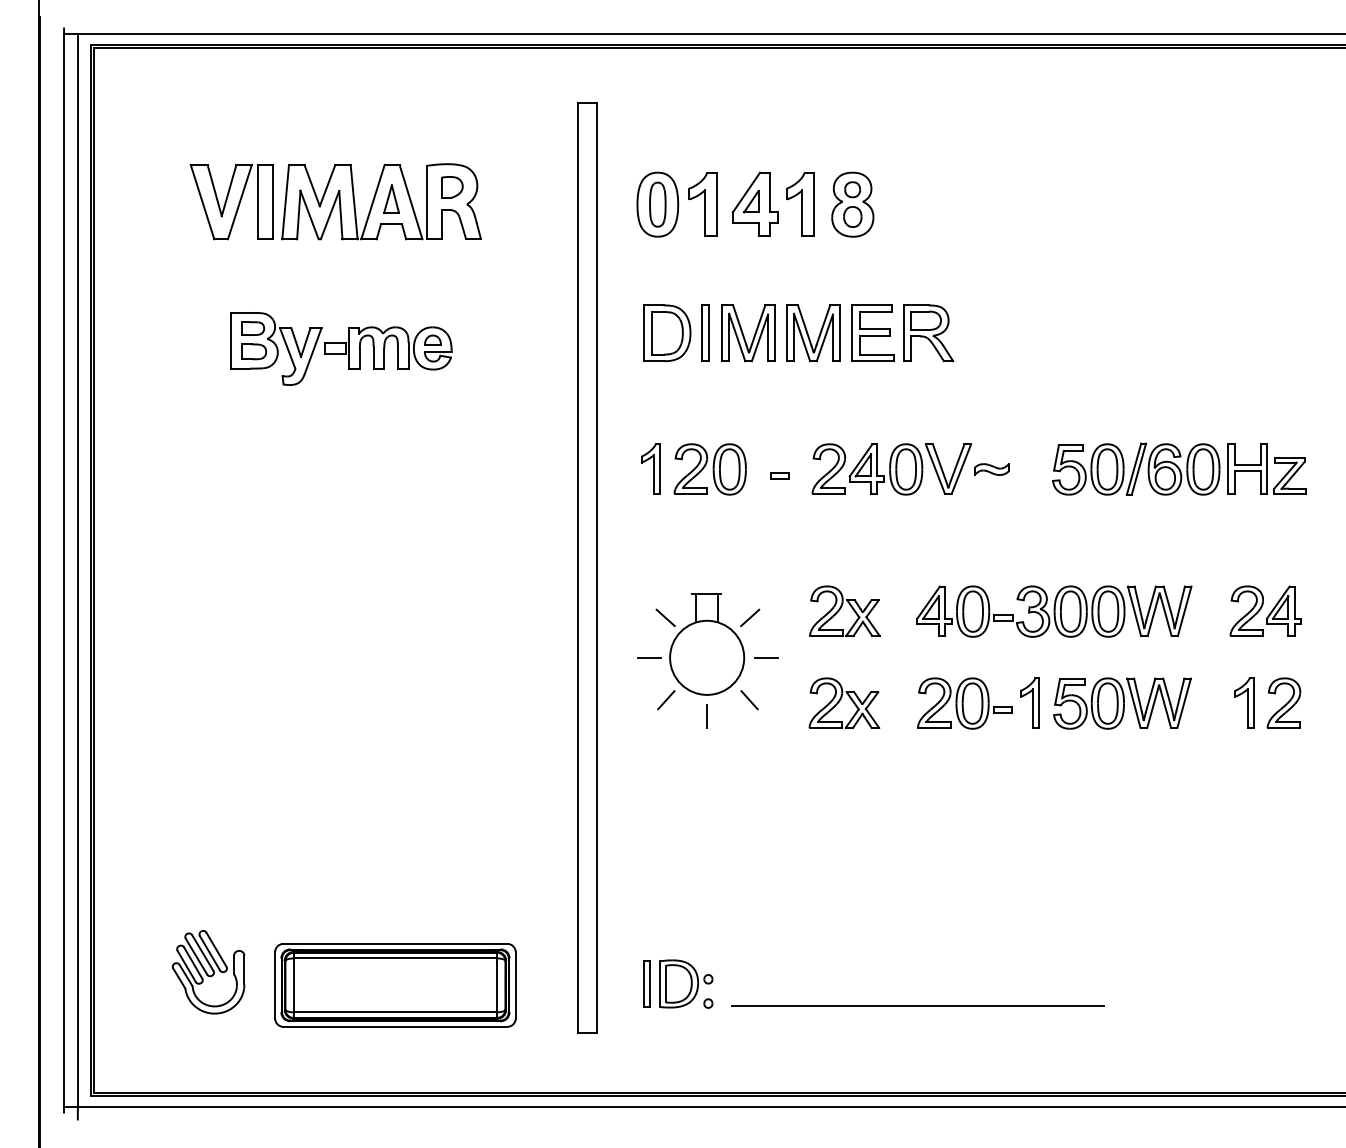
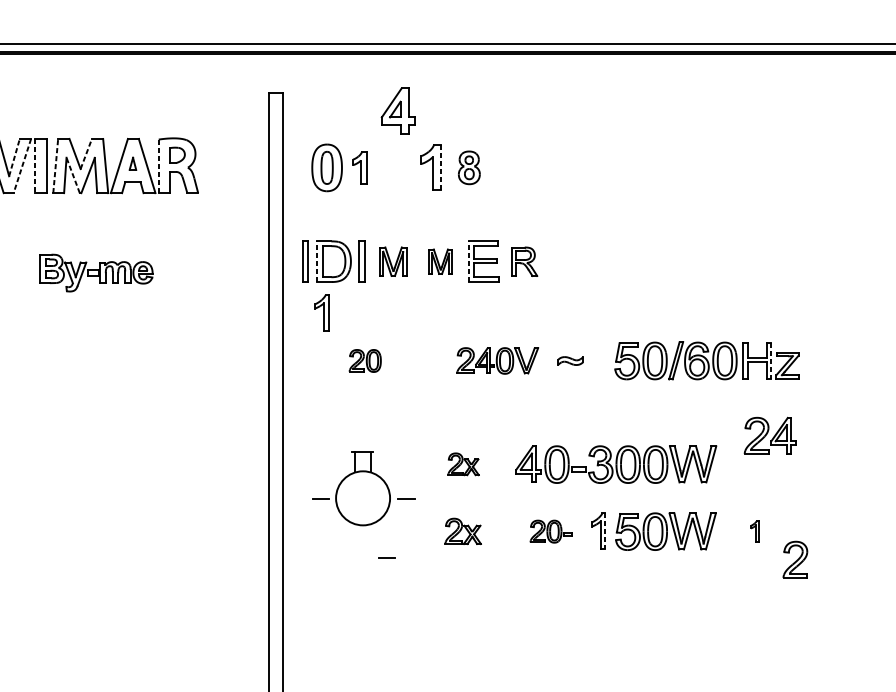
line: (327, 185) -> (86, 153), solid -> dashed
line: (229, 190) -> (14, 157), solid -> dashed
part: (391, 198) -> (132, 163), size x0.6
line: (285, 201) -> (55, 165), solid -> dashed
line: (239, 202) -> (22, 166), solid -> dashed
line: (257, 202) -> (35, 166), solid -> dashed
line: (426, 202) -> (158, 166), solid -> dashed
part: (754, 203) -> (397, 110), moved
part: (702, 204) -> (359, 167), size x0.7
line: (814, 204) -> (441, 167), solid -> dashed
part: (852, 204) -> (469, 167), size x0.7
line: (309, 215) -> (73, 175), solid -> dashed
part: (628, 332) -> (305, 261), added
line: (644, 333) -> (317, 261), solid -> dashed
part: (748, 333) -> (393, 261), size x0.7
part: (813, 333) -> (440, 261), size x0.6
line: (852, 333) -> (469, 261), solid -> dashed
part: (928, 333) -> (524, 261), size x0.7
part: (341, 348) -> (96, 272), size x0.7
part: (650, 468) -> (321, 312), moved
part: (709, 469) -> (364, 360), size x0.6
part: (891, 469) -> (497, 360), size x0.7
line: (1267, 469) -> (771, 360), solid -> dashed
part: (779, 475) -> (415, 365), removed
part: (844, 610) -> (463, 463), size x0.6
part: (1265, 610) -> (770, 435), moved
line: (665, 617) -> (332, 468), removed
line: (750, 617) -> (394, 468), removed
line: (666, 700) -> (333, 529), removed
line: (749, 700) -> (393, 529), removed
part: (844, 702) -> (463, 530), size x0.7
part: (1244, 702) -> (754, 530), size x0.6
part: (1283, 702) -> (795, 559), moved
part: (964, 703) -> (550, 531), size x0.6
line: (1039, 703) -> (605, 531), solid -> dashed
line: (706, 716) -> (362, 541), removed
line: (740, 739) -> (387, 557), added

